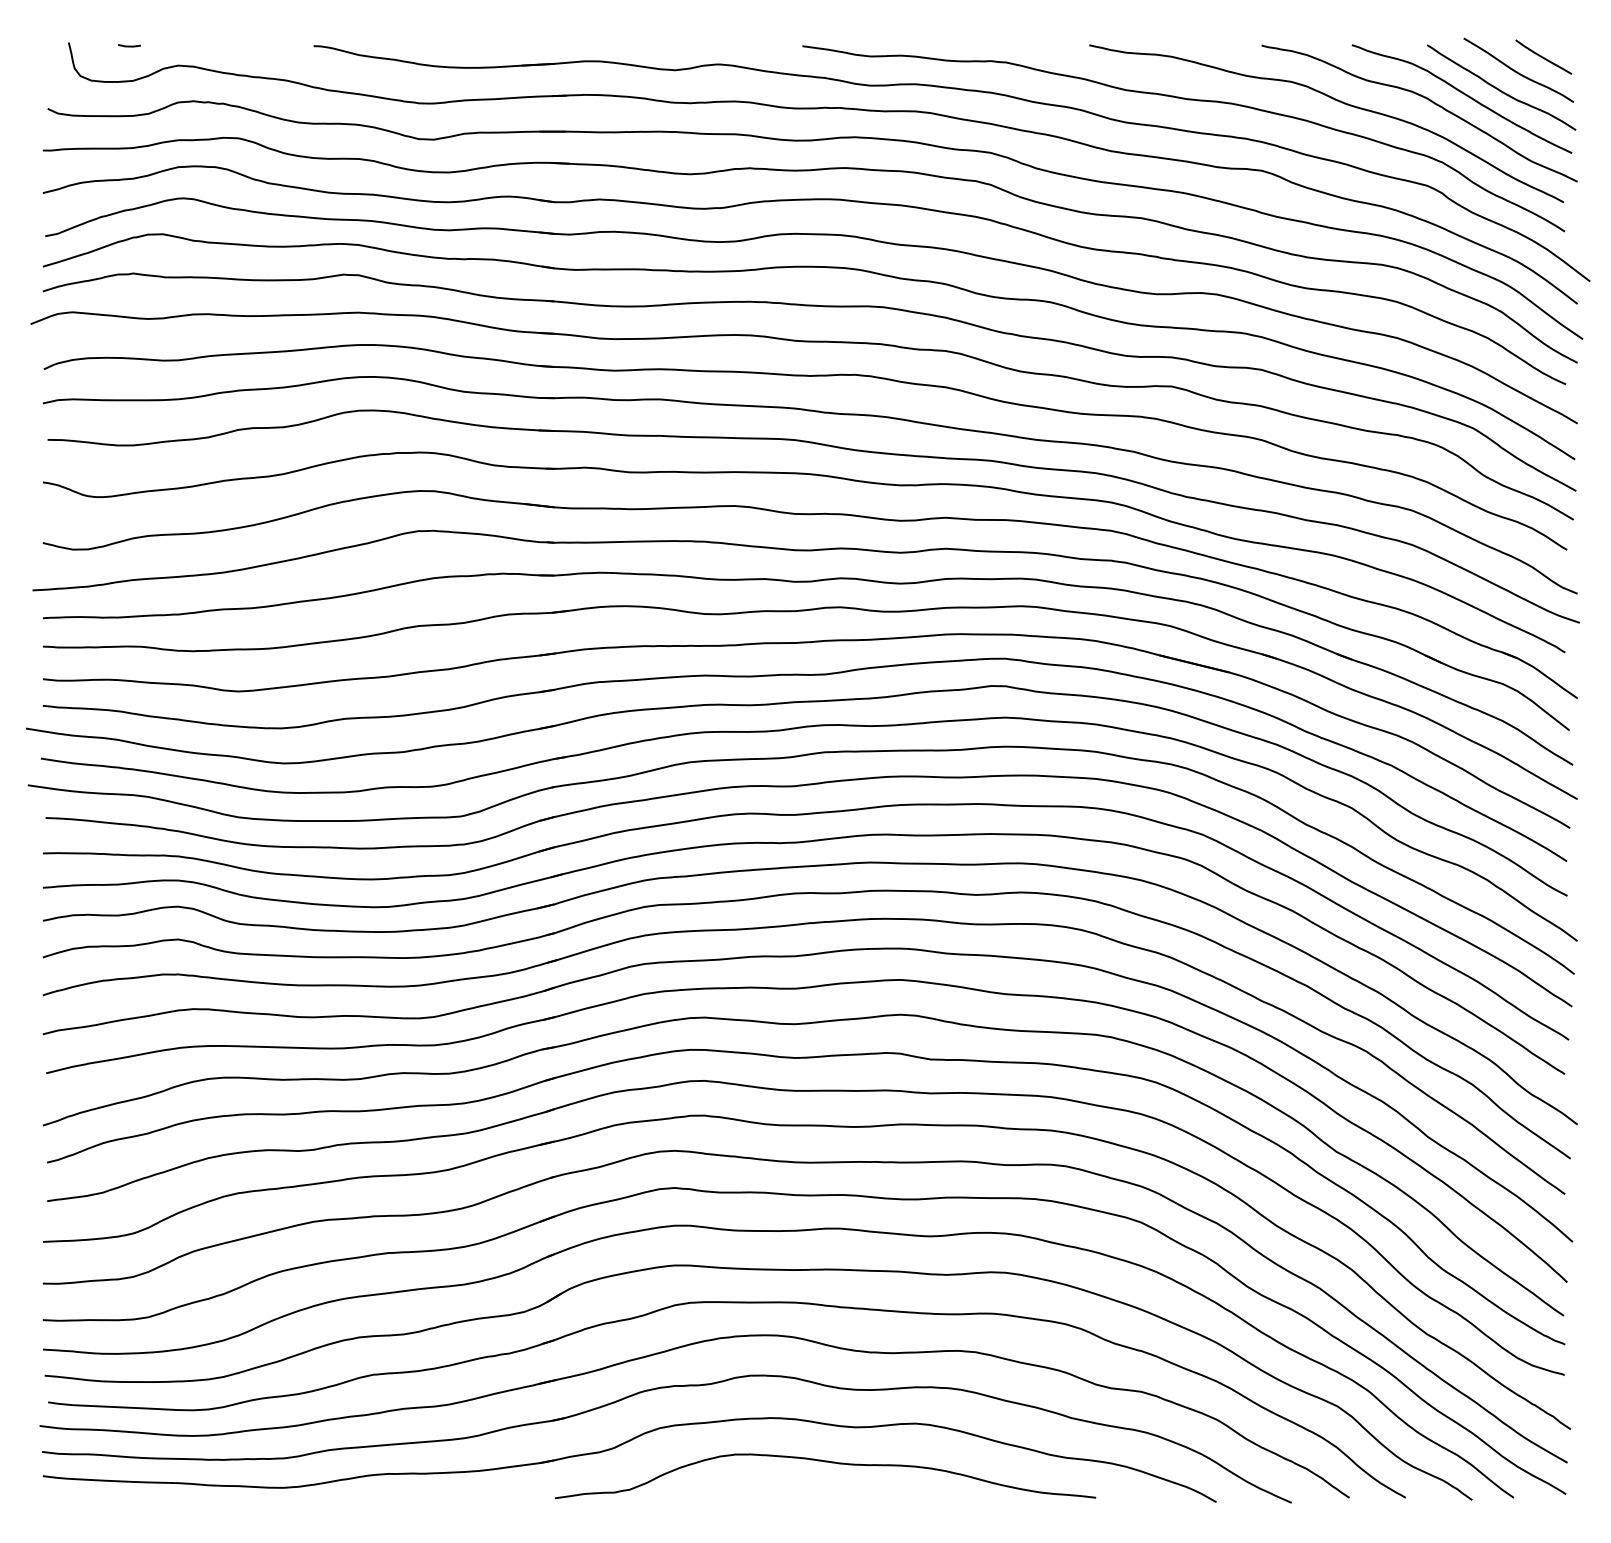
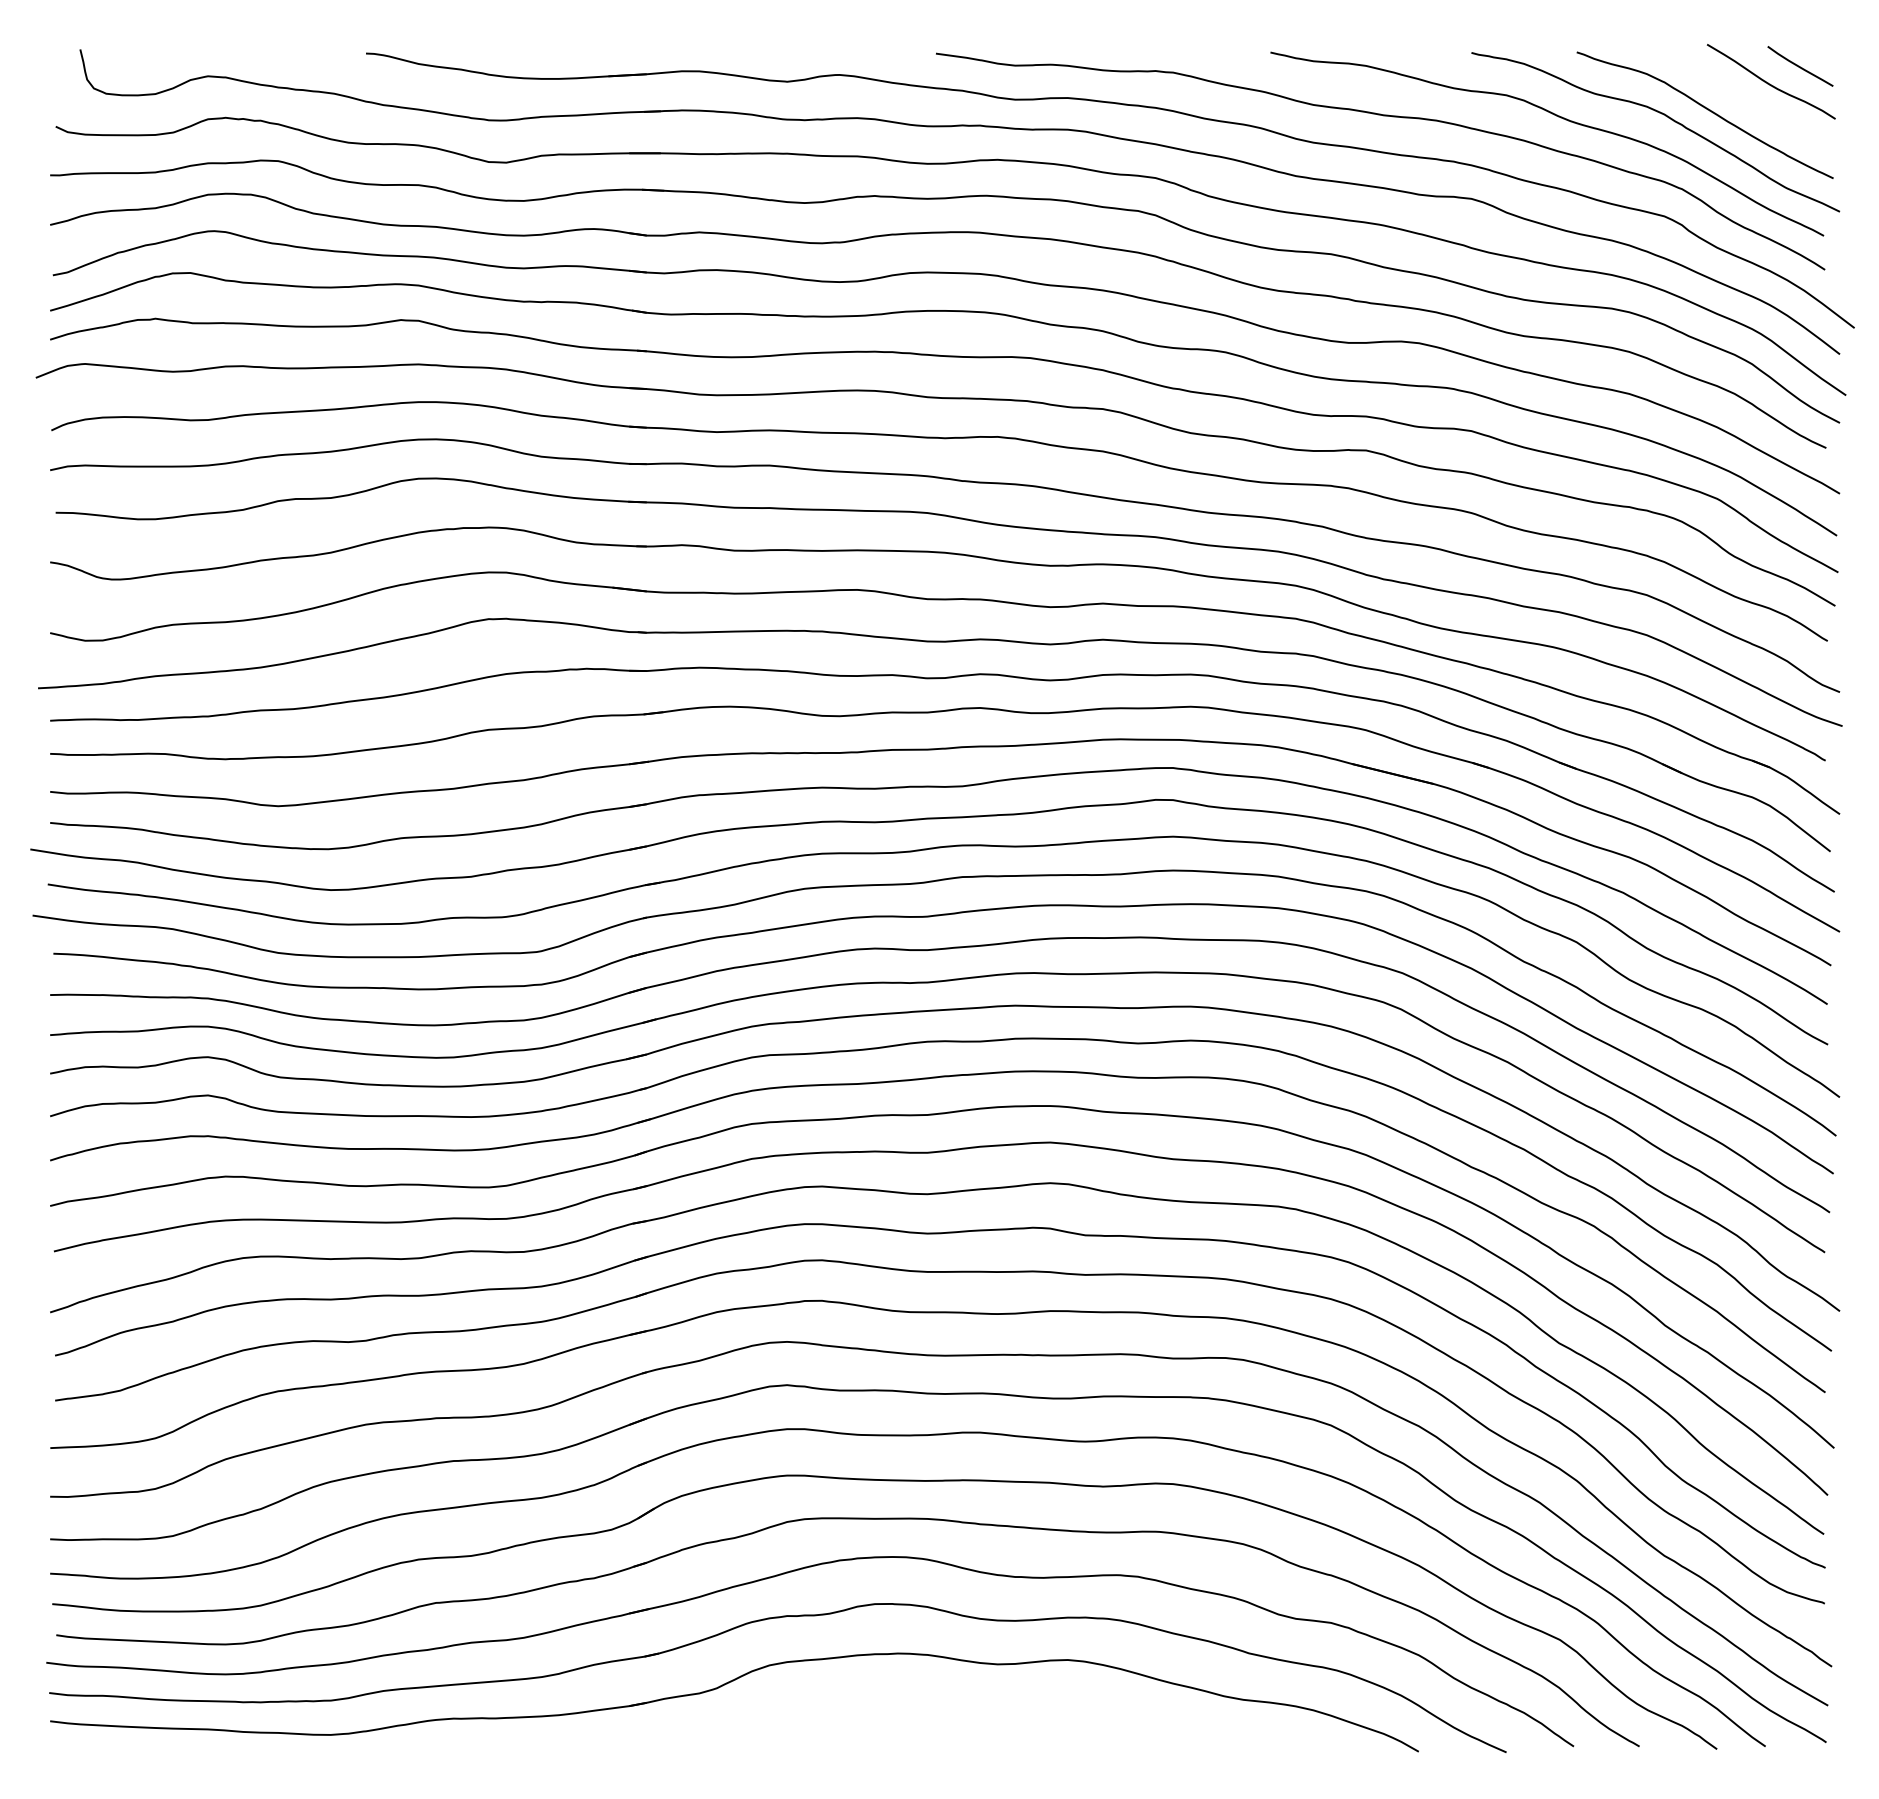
line: (129, 45) -> (151, 52), removed
curve: (1500, 89) -> (1750, 104), removed
curve: (825, 1462) -> (962, 1705), removed

